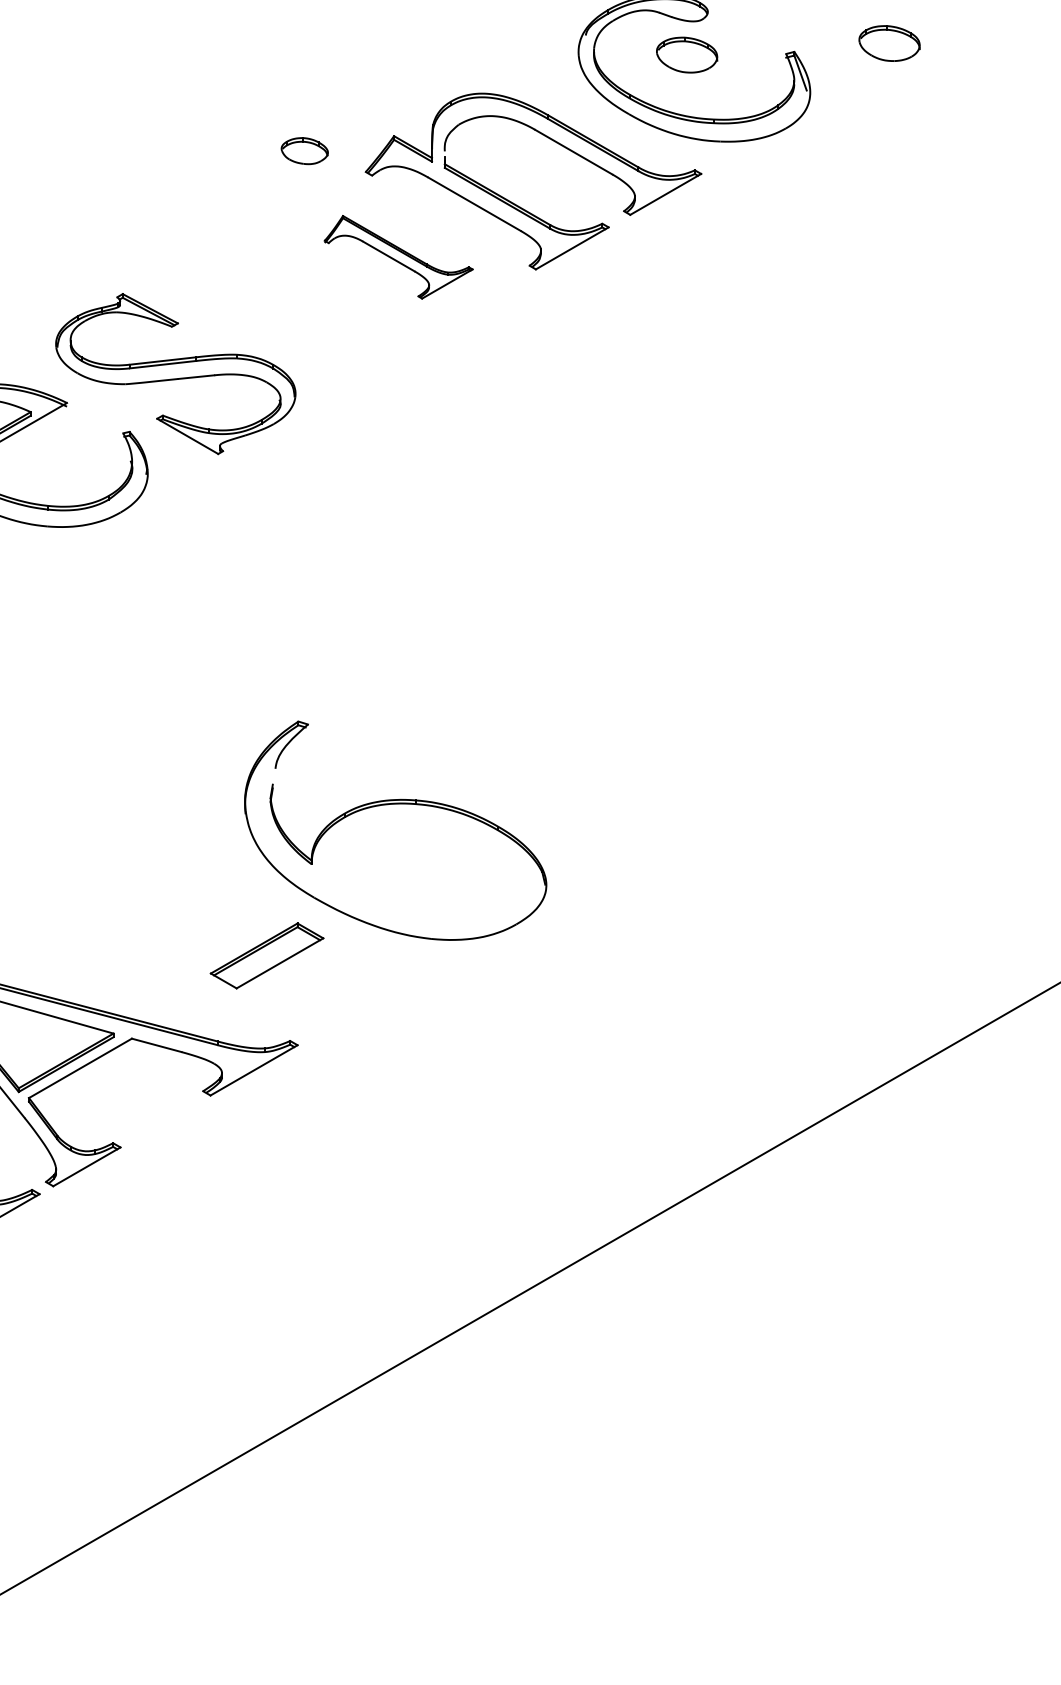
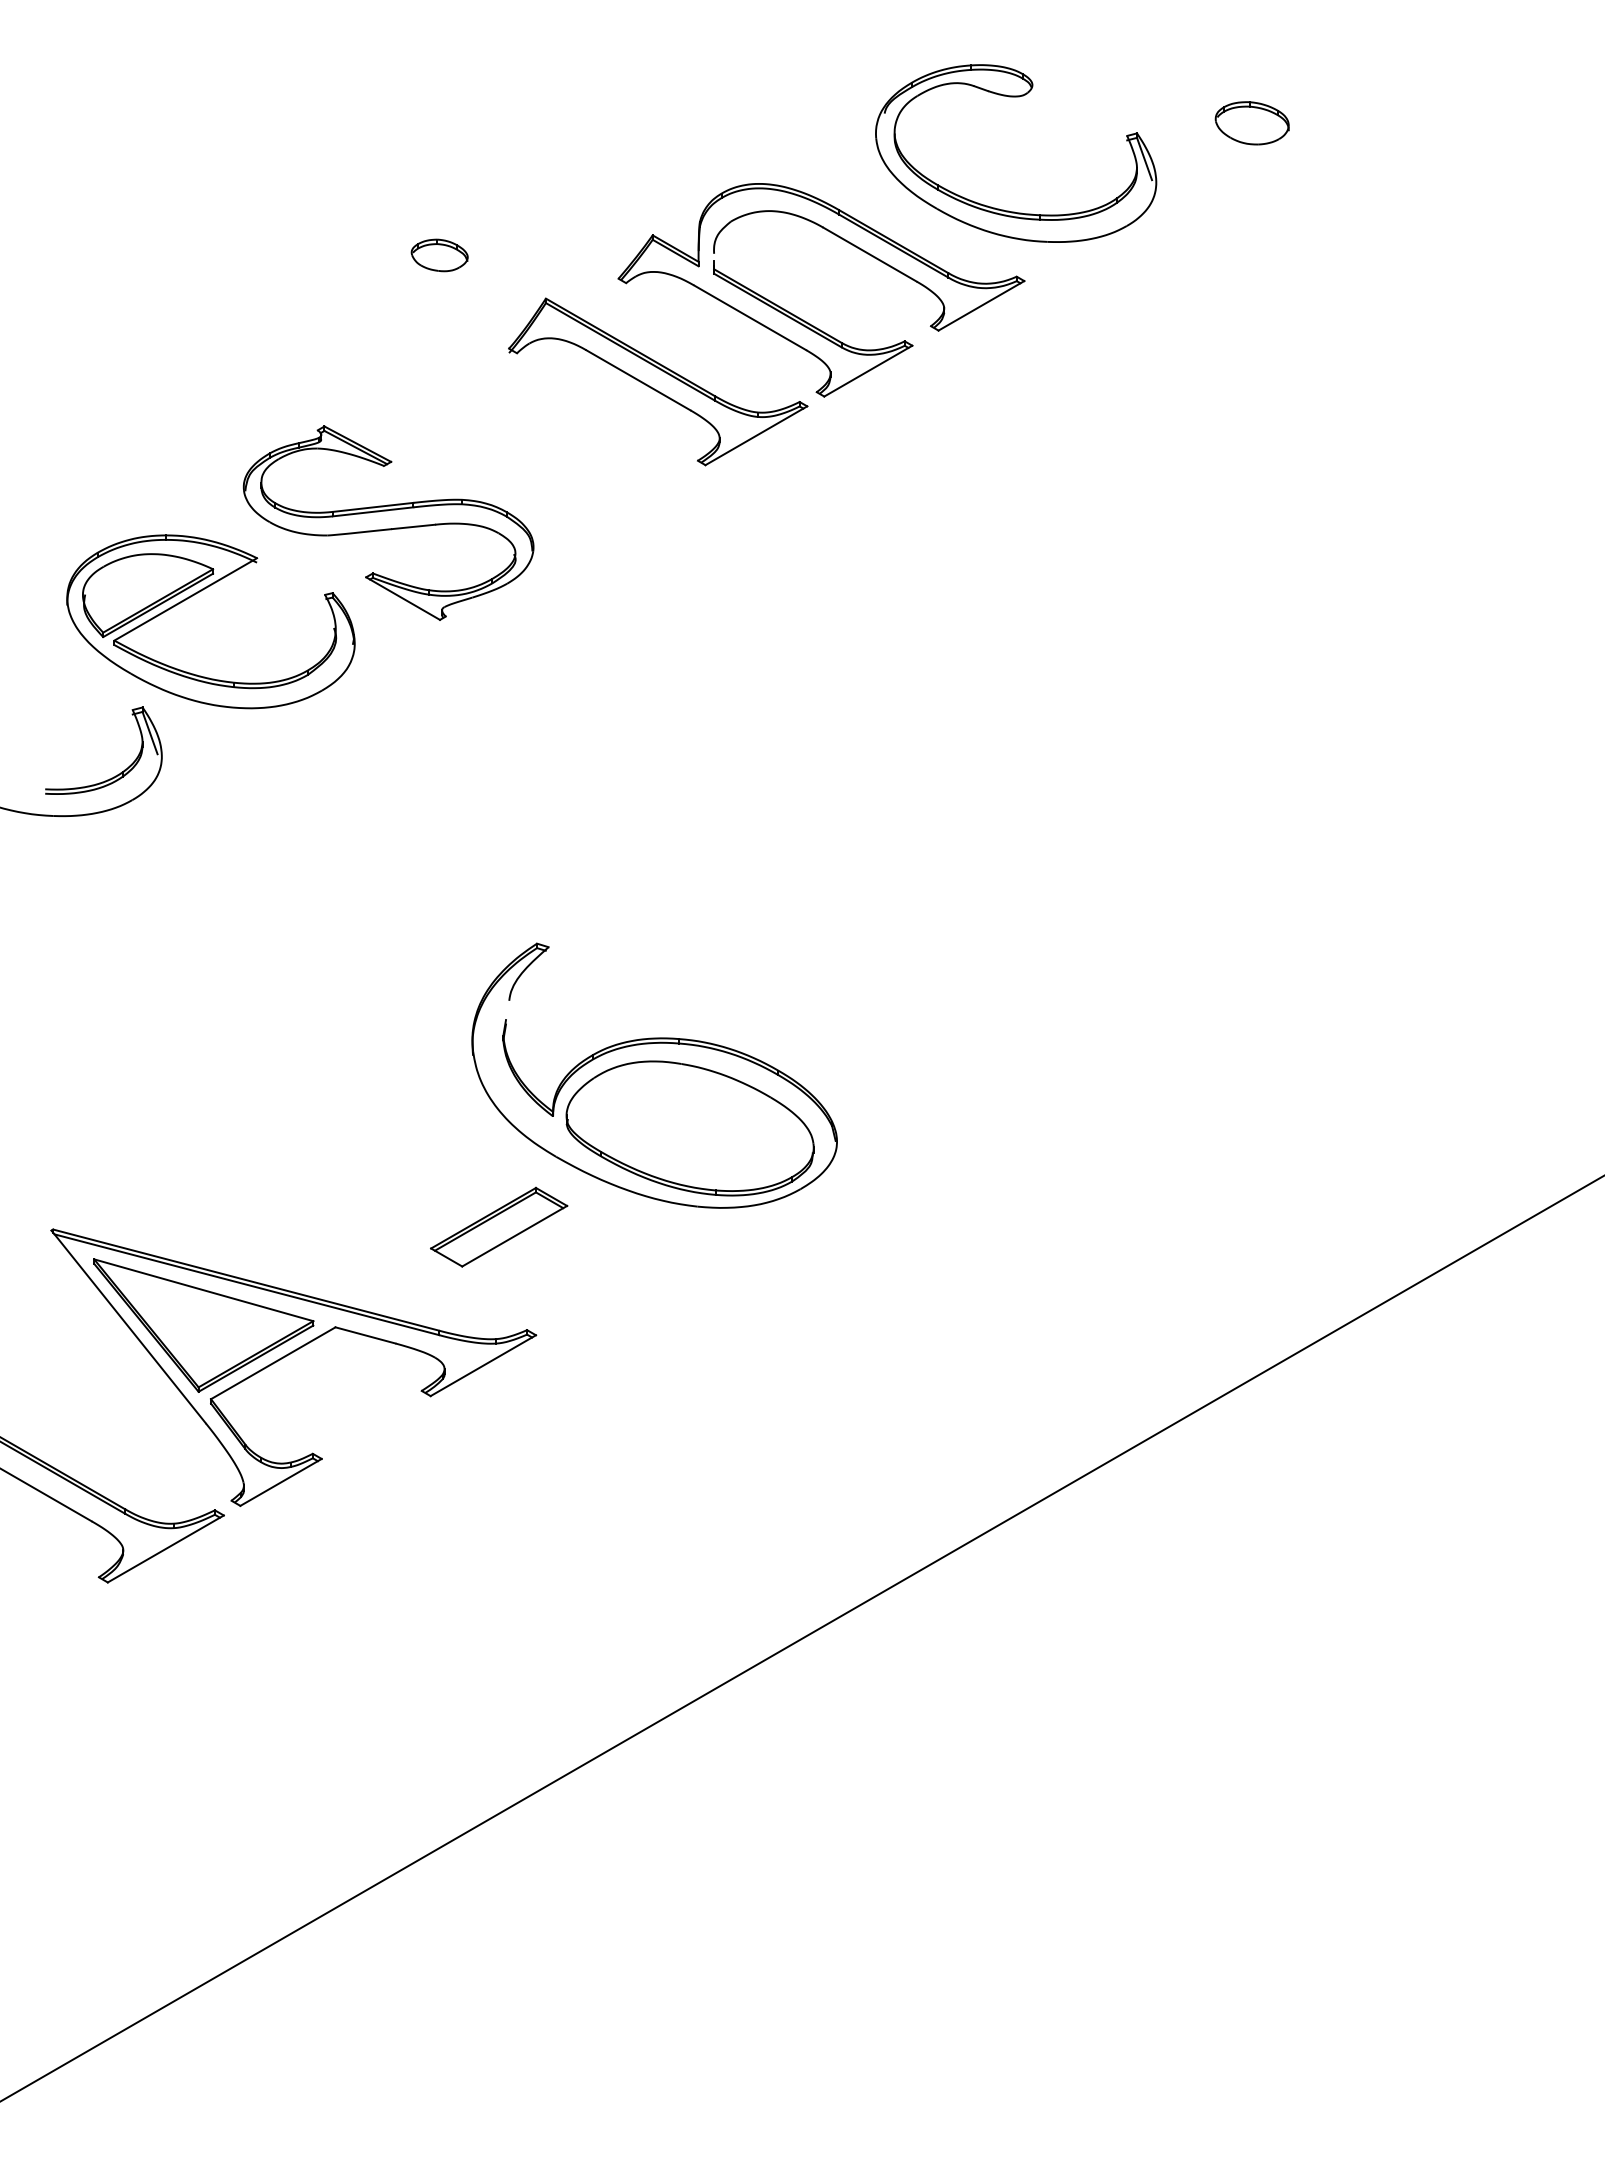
part: (686, 55) -> (1006, 137), removed
part: (304, 151) -> (439, 255), moved
part: (398, 256) -> (658, 381), size x1.67
part: (424, 874) -> (689, 1128), added

